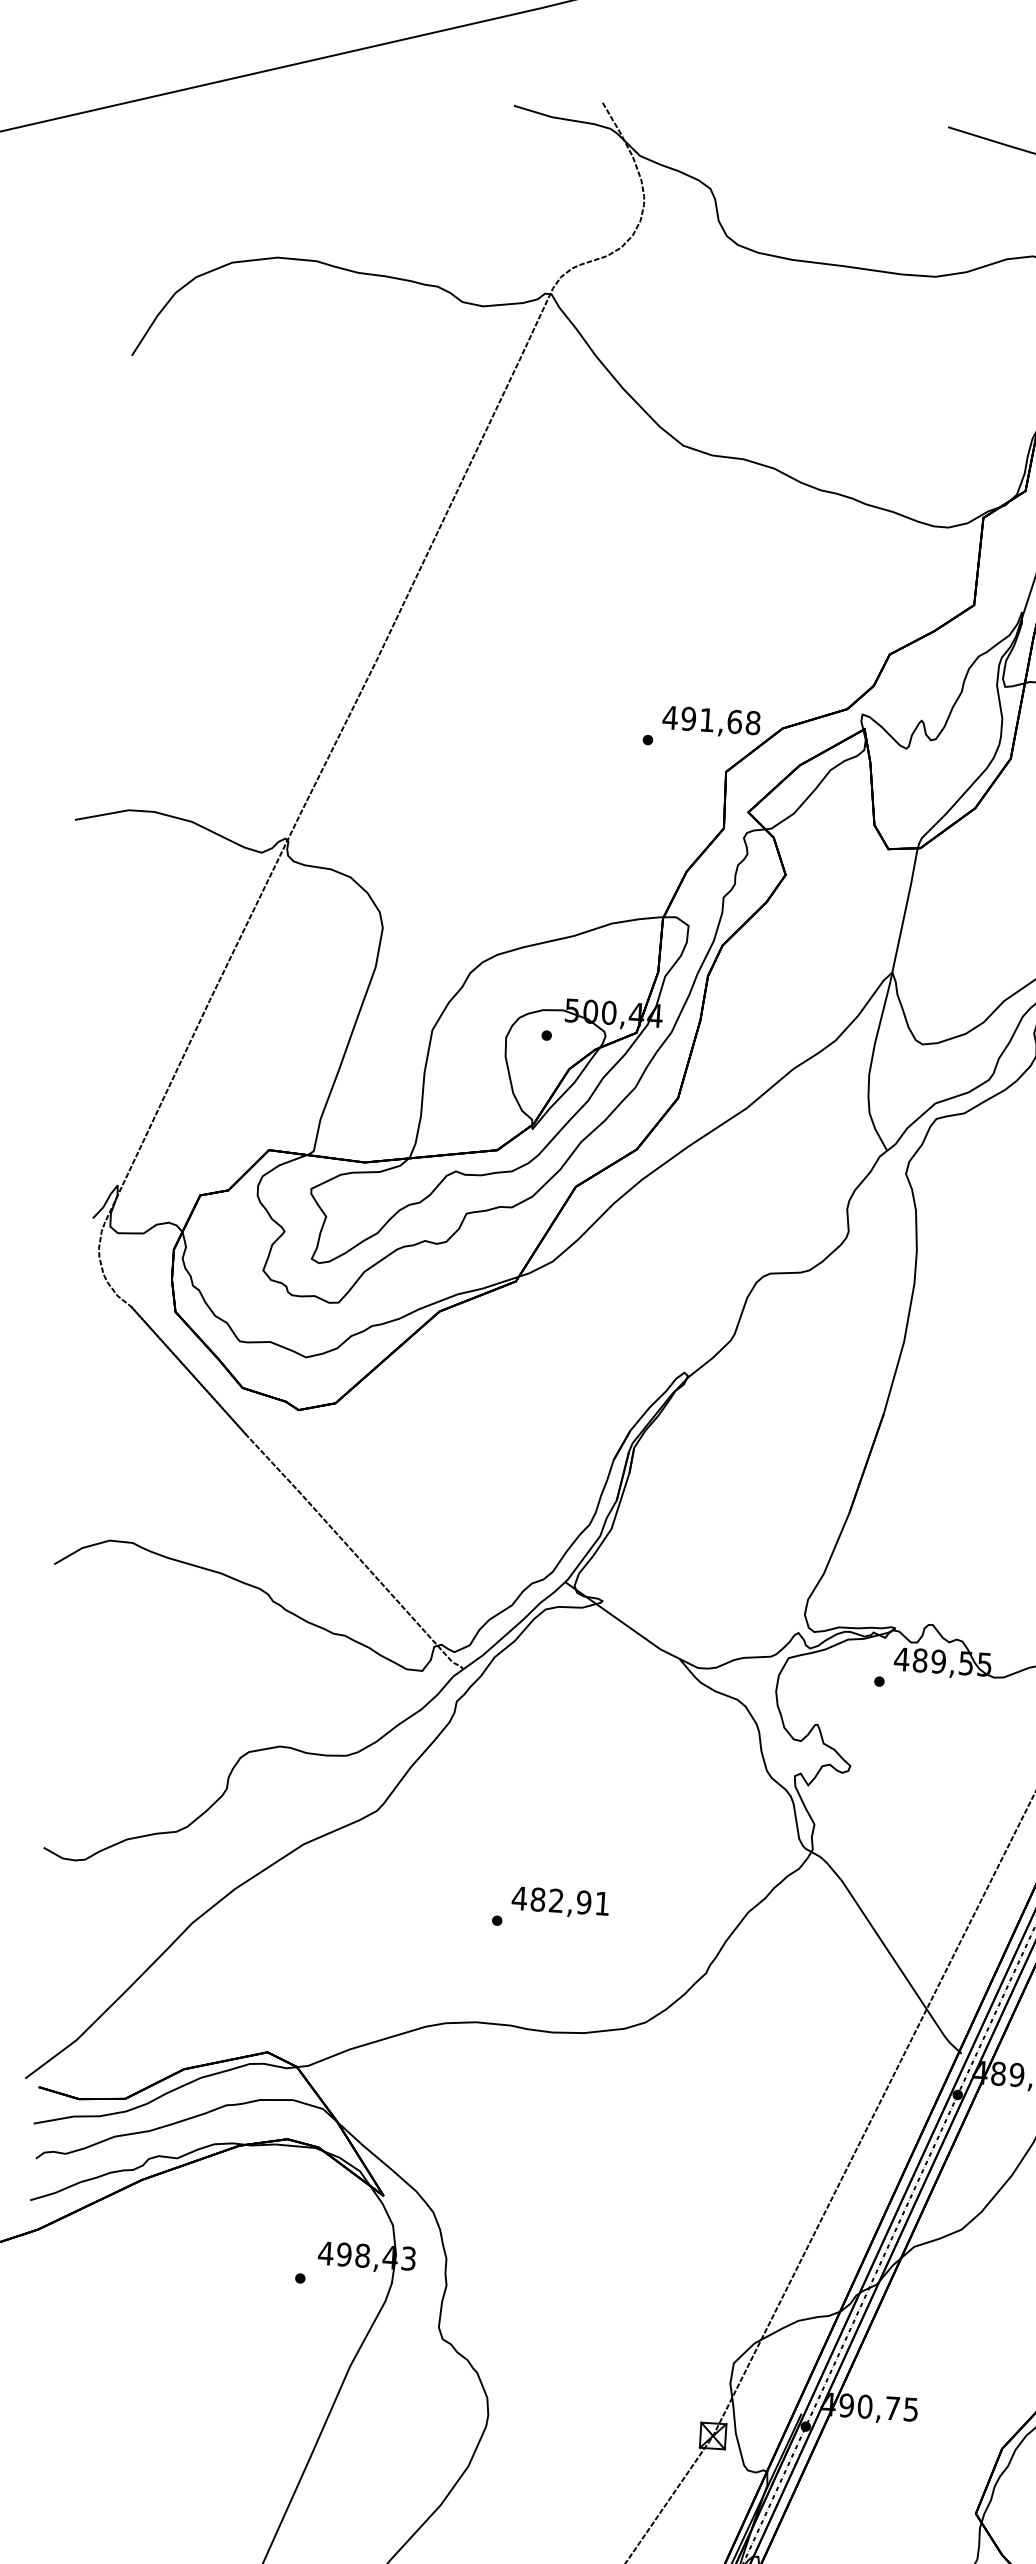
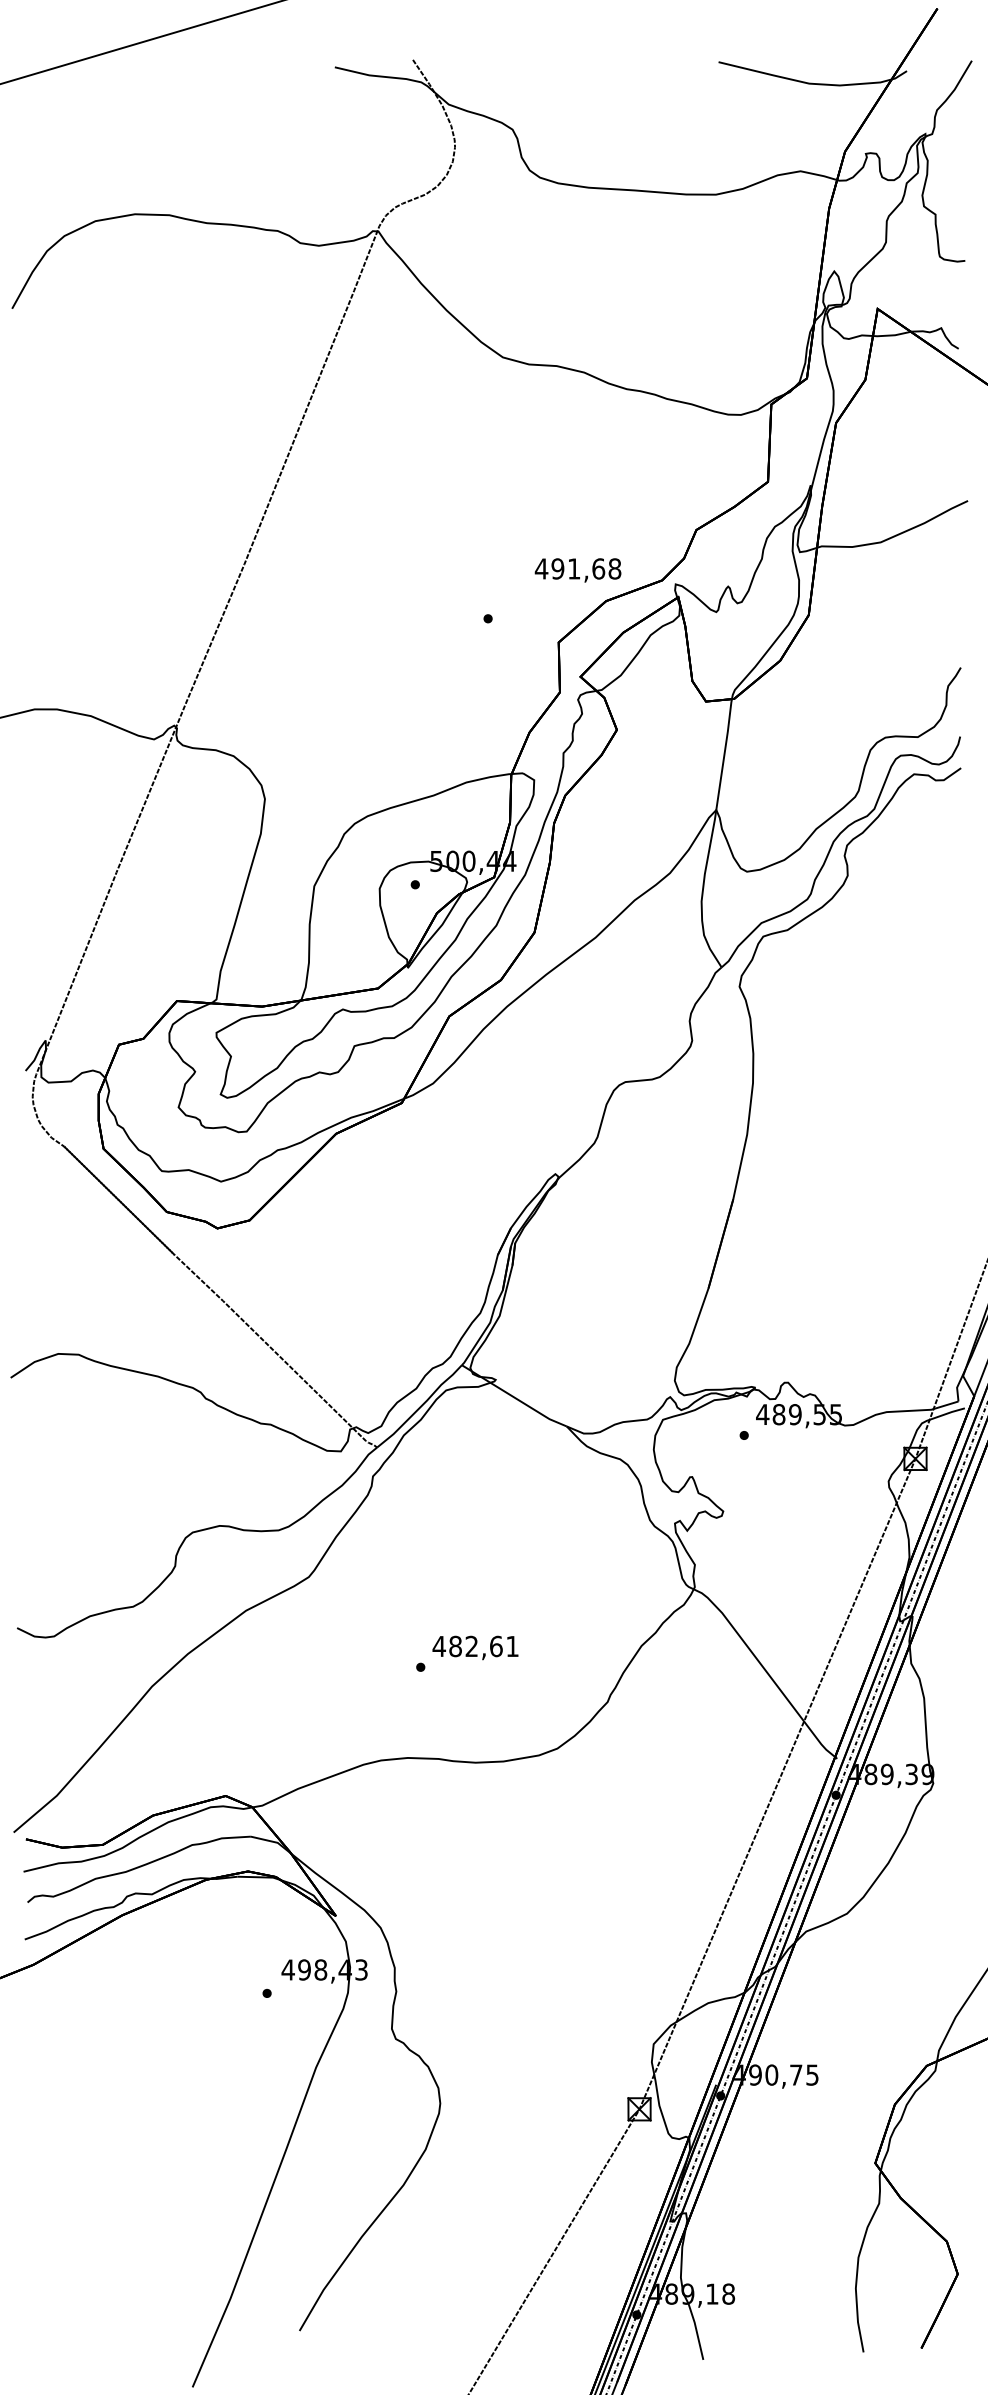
text: (710, 722) -> (577, 570), moved
text: (583, 1902) -> (495, 1646), 482,91 -> 482,61

